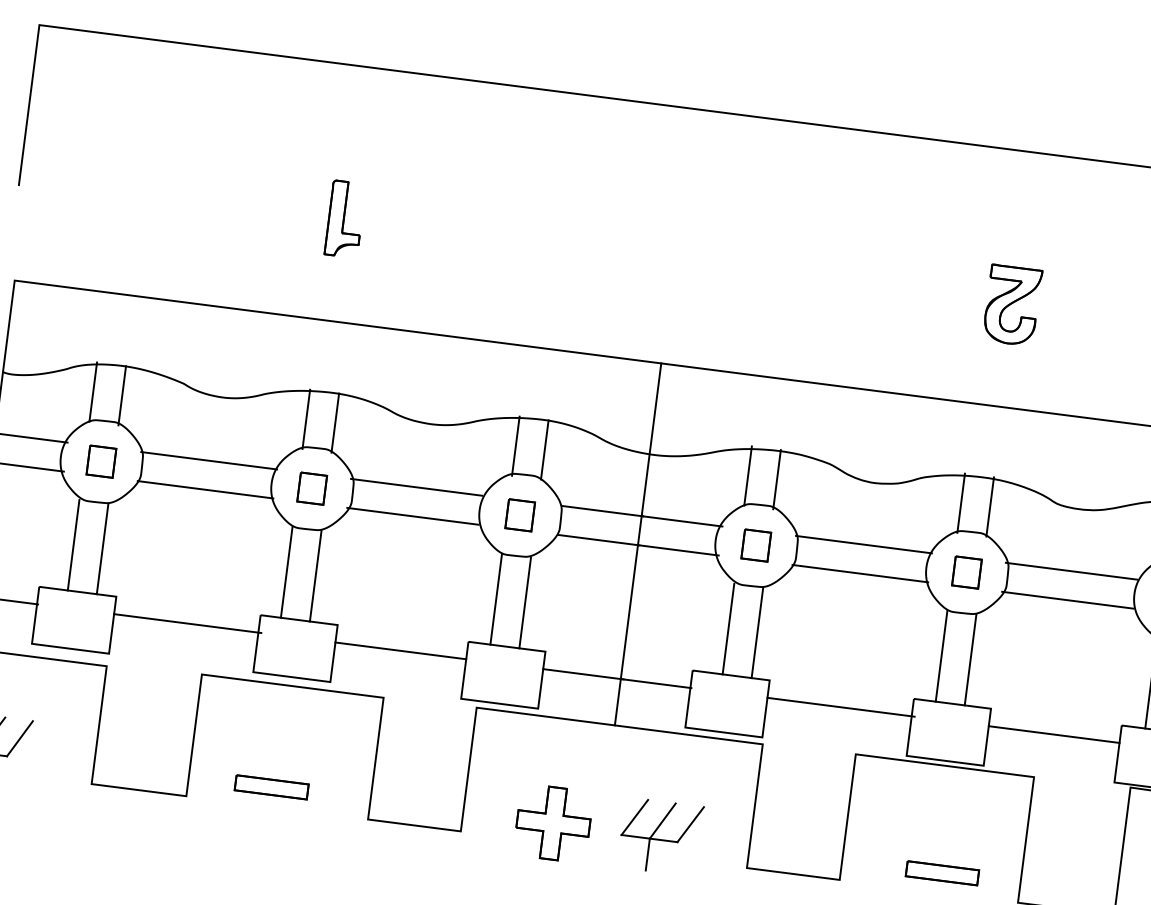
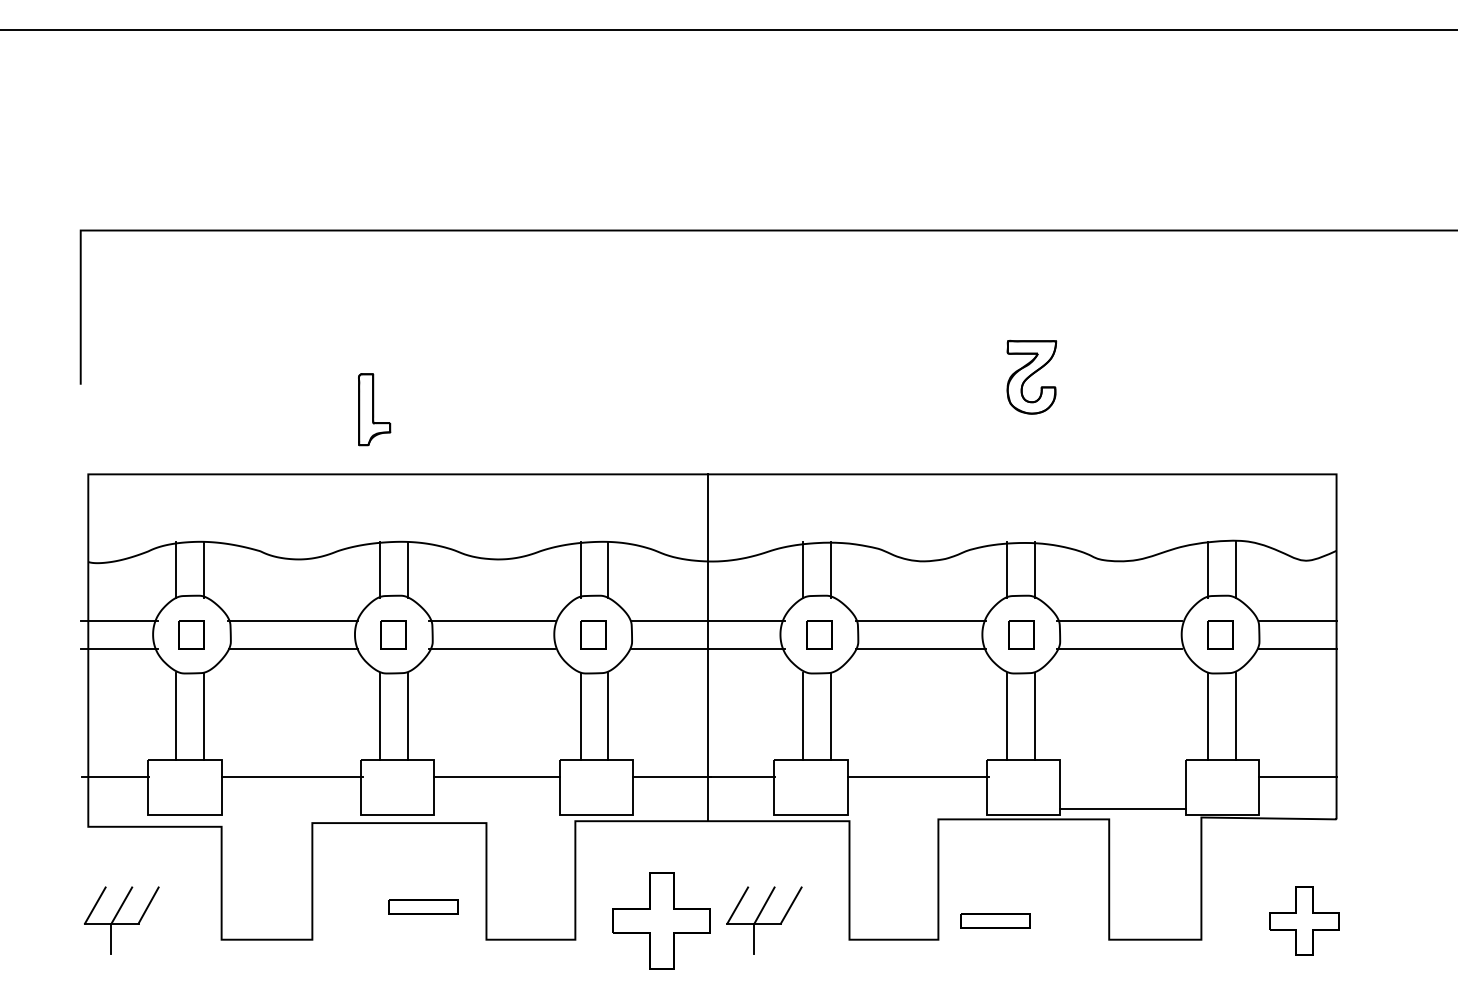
part: (345, 219) -> (374, 409), moved
line: (1053, 734) -> (1122, 808), moved
part: (271, 786) -> (423, 906), moved
part: (553, 822) -> (661, 920), size x1.4
part: (942, 872) -> (995, 920), moved

